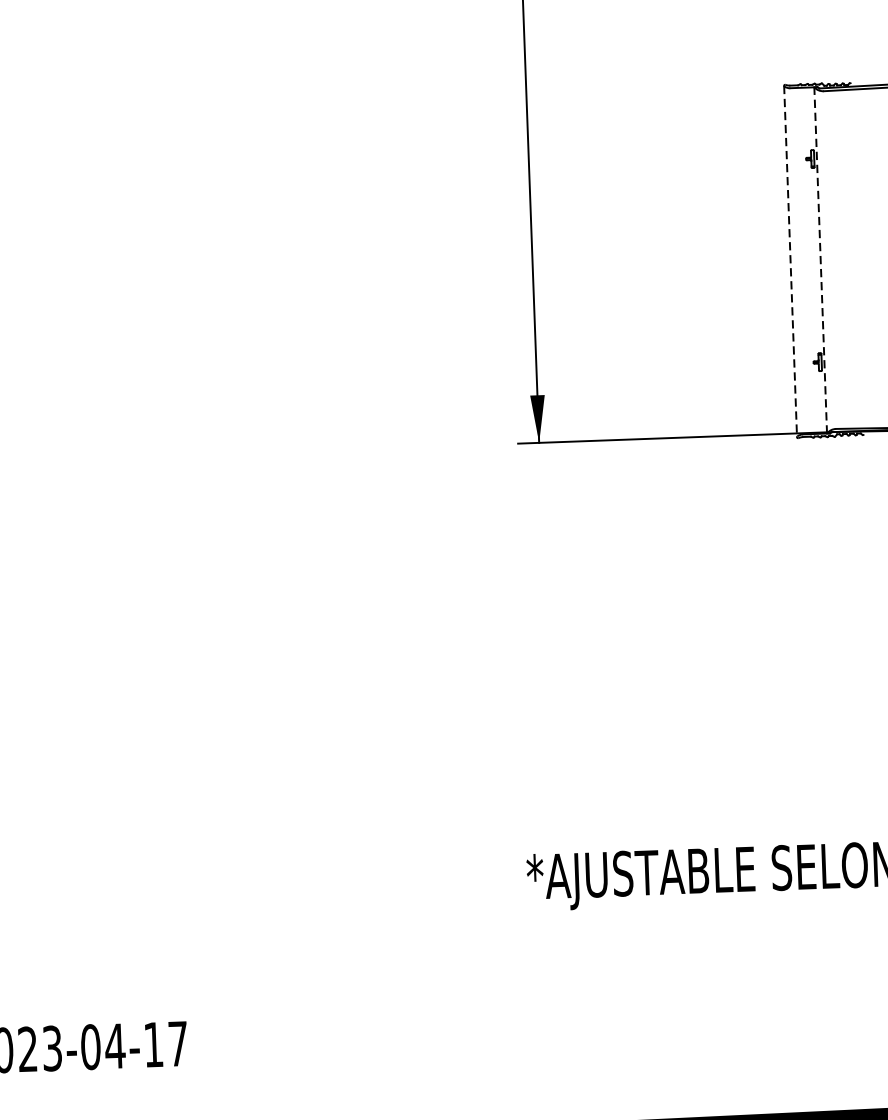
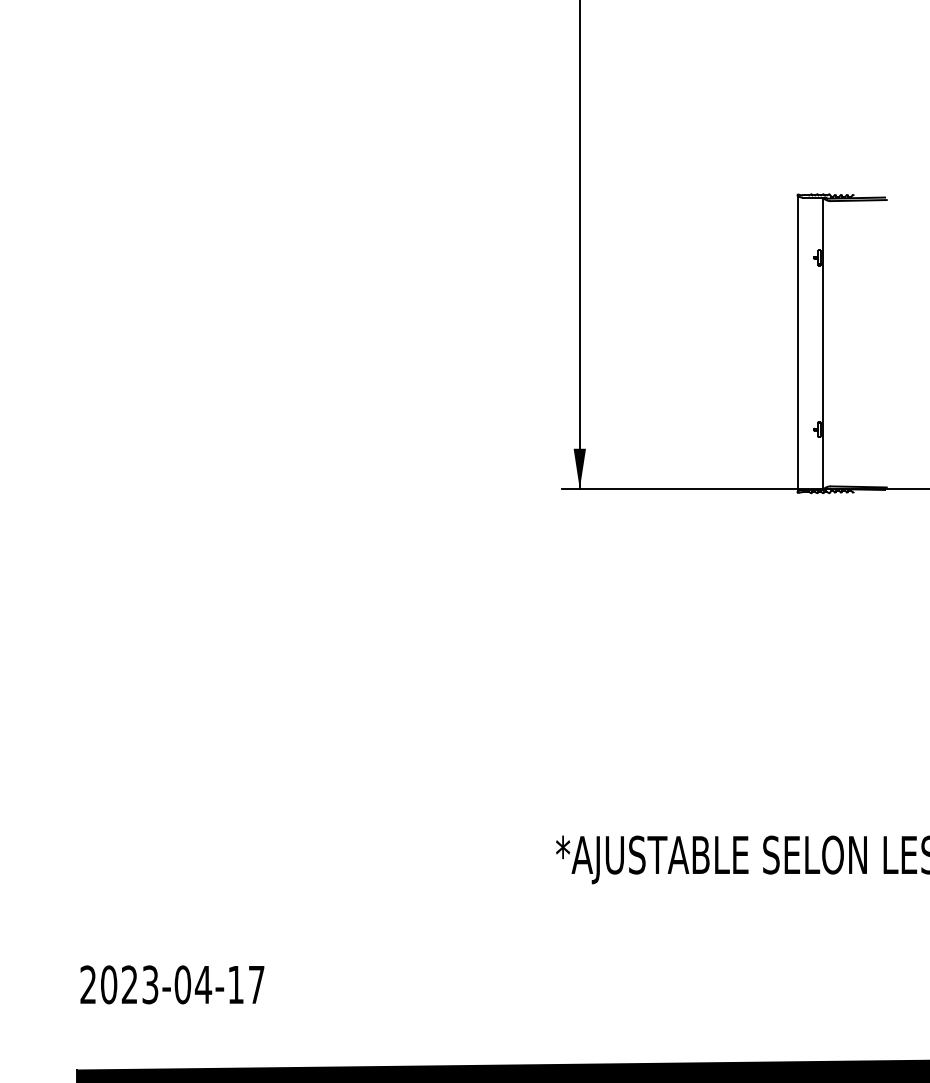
line: (820, 260) -> (822, 343), dashed -> solid
line: (790, 262) -> (797, 344), dashed -> solid

